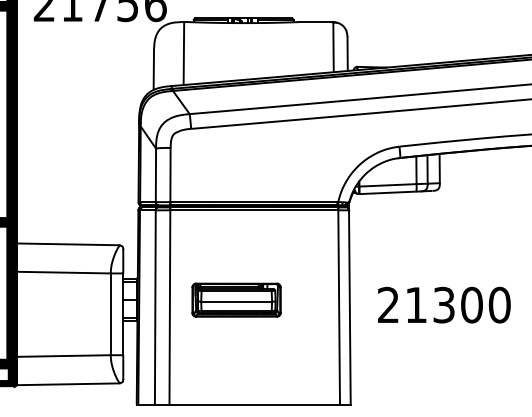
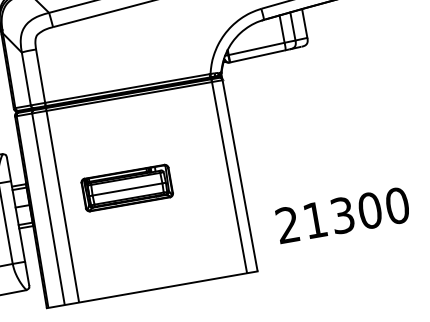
text: (444, 304) -> (342, 214), moved

